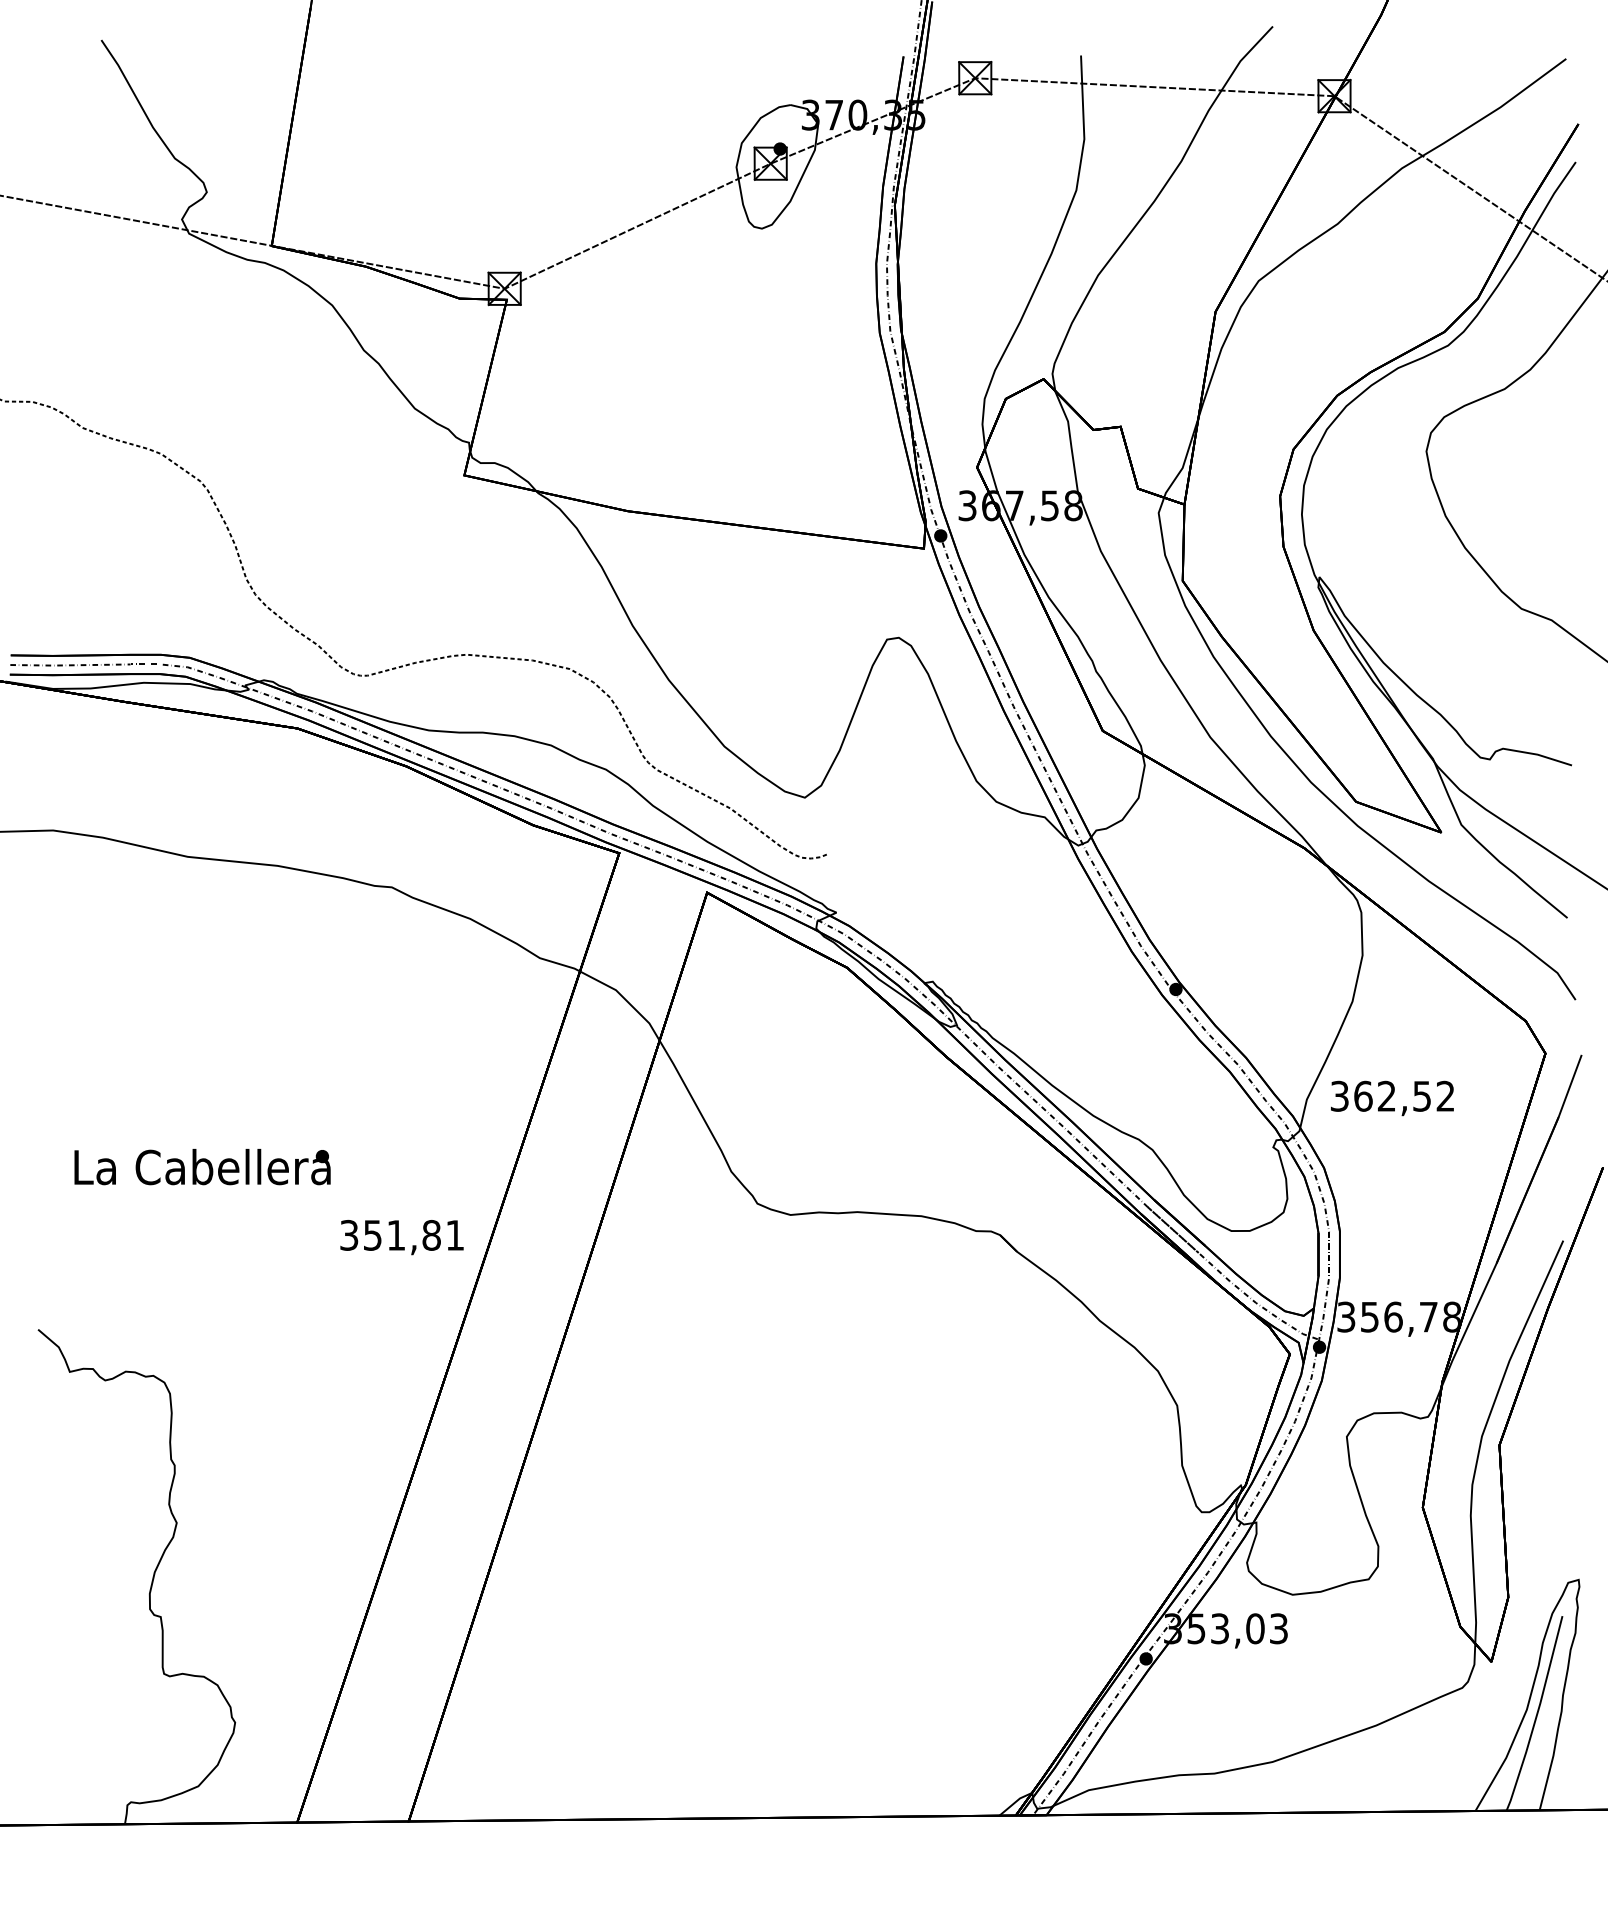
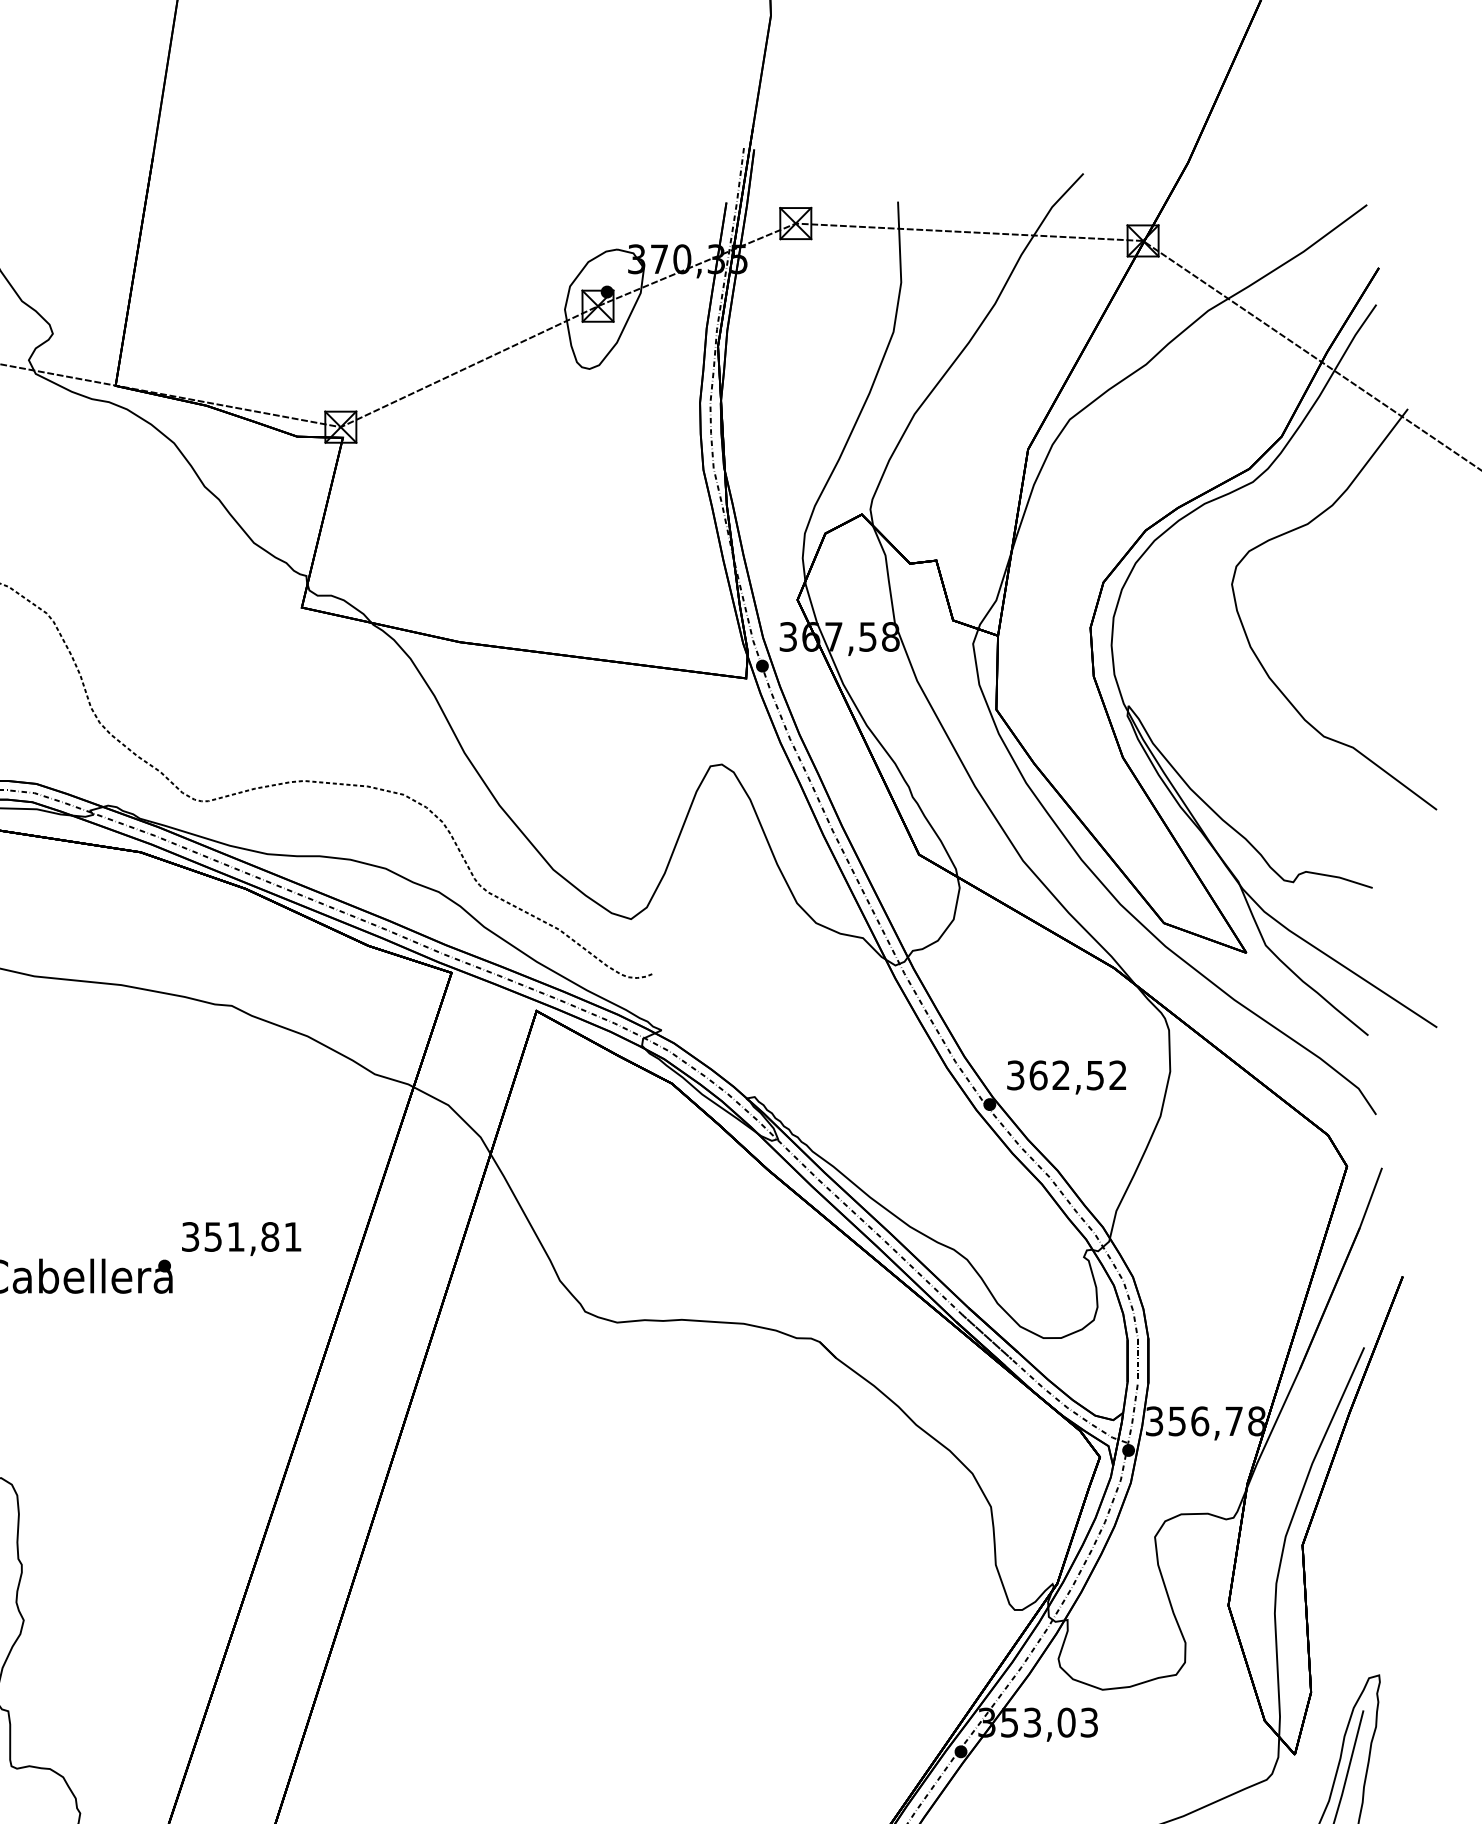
text: (1392, 1098) -> (1066, 1077), moved
text: (401, 1237) -> (241, 1238), moved

